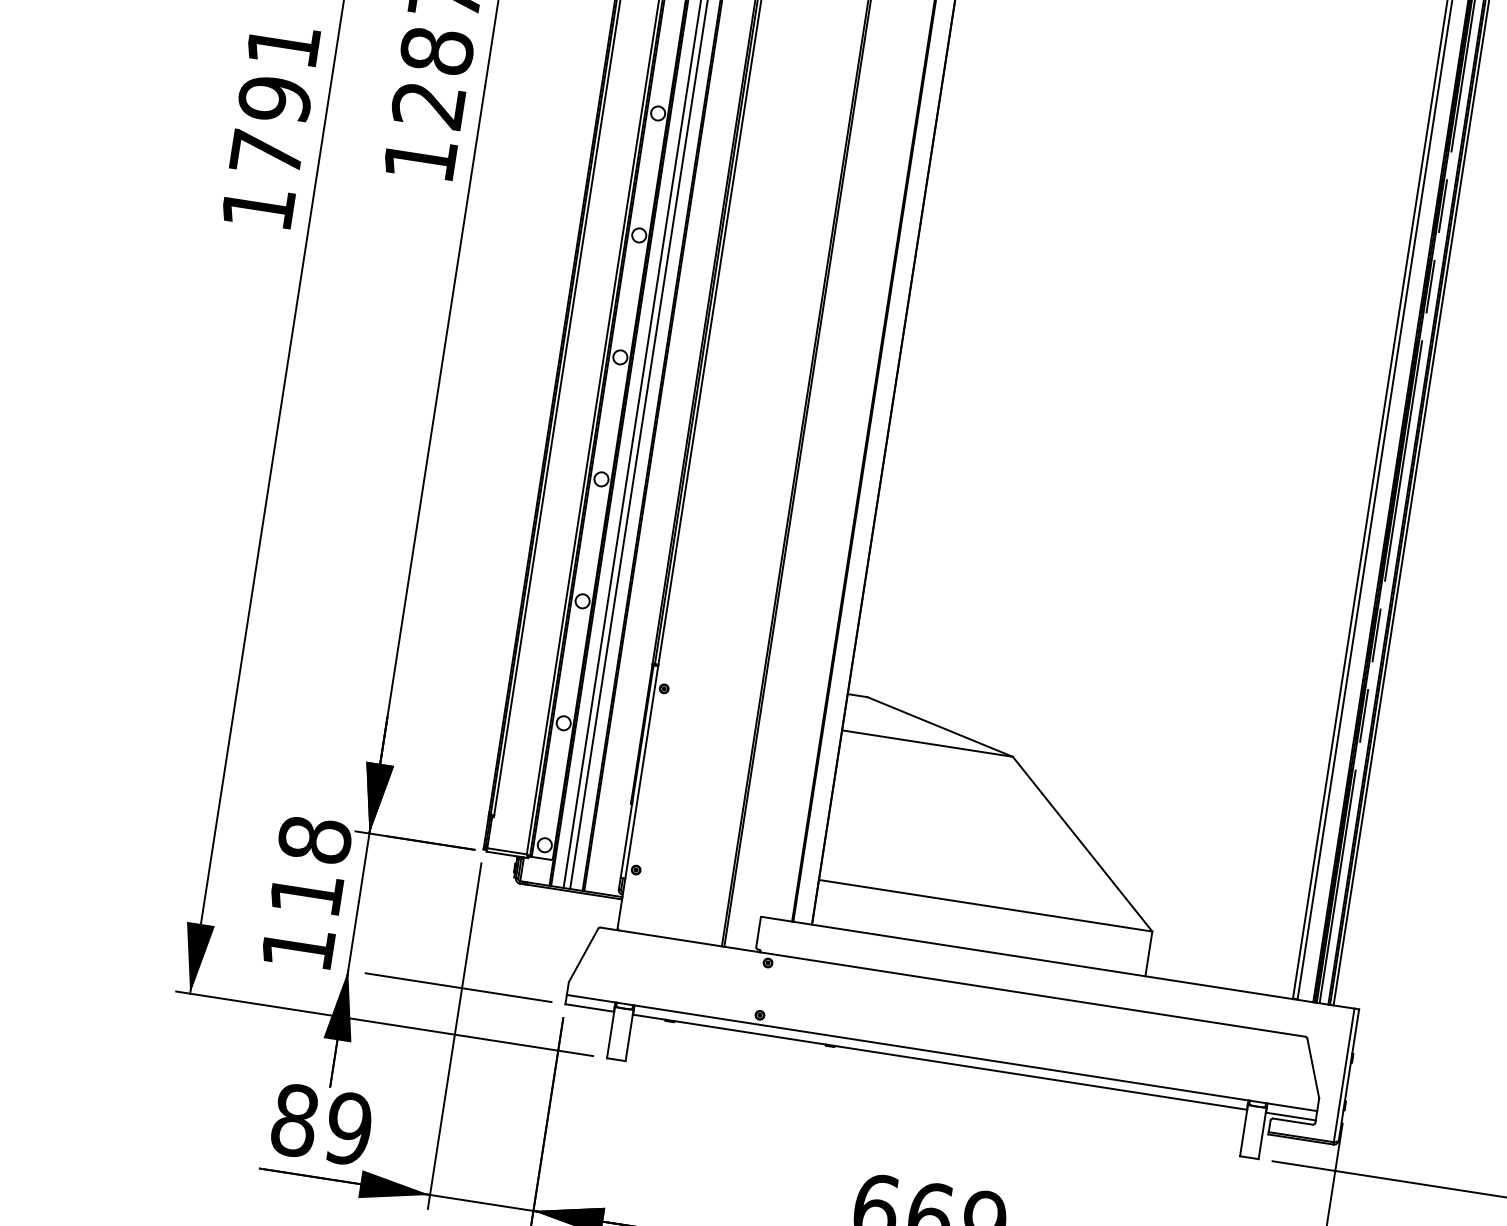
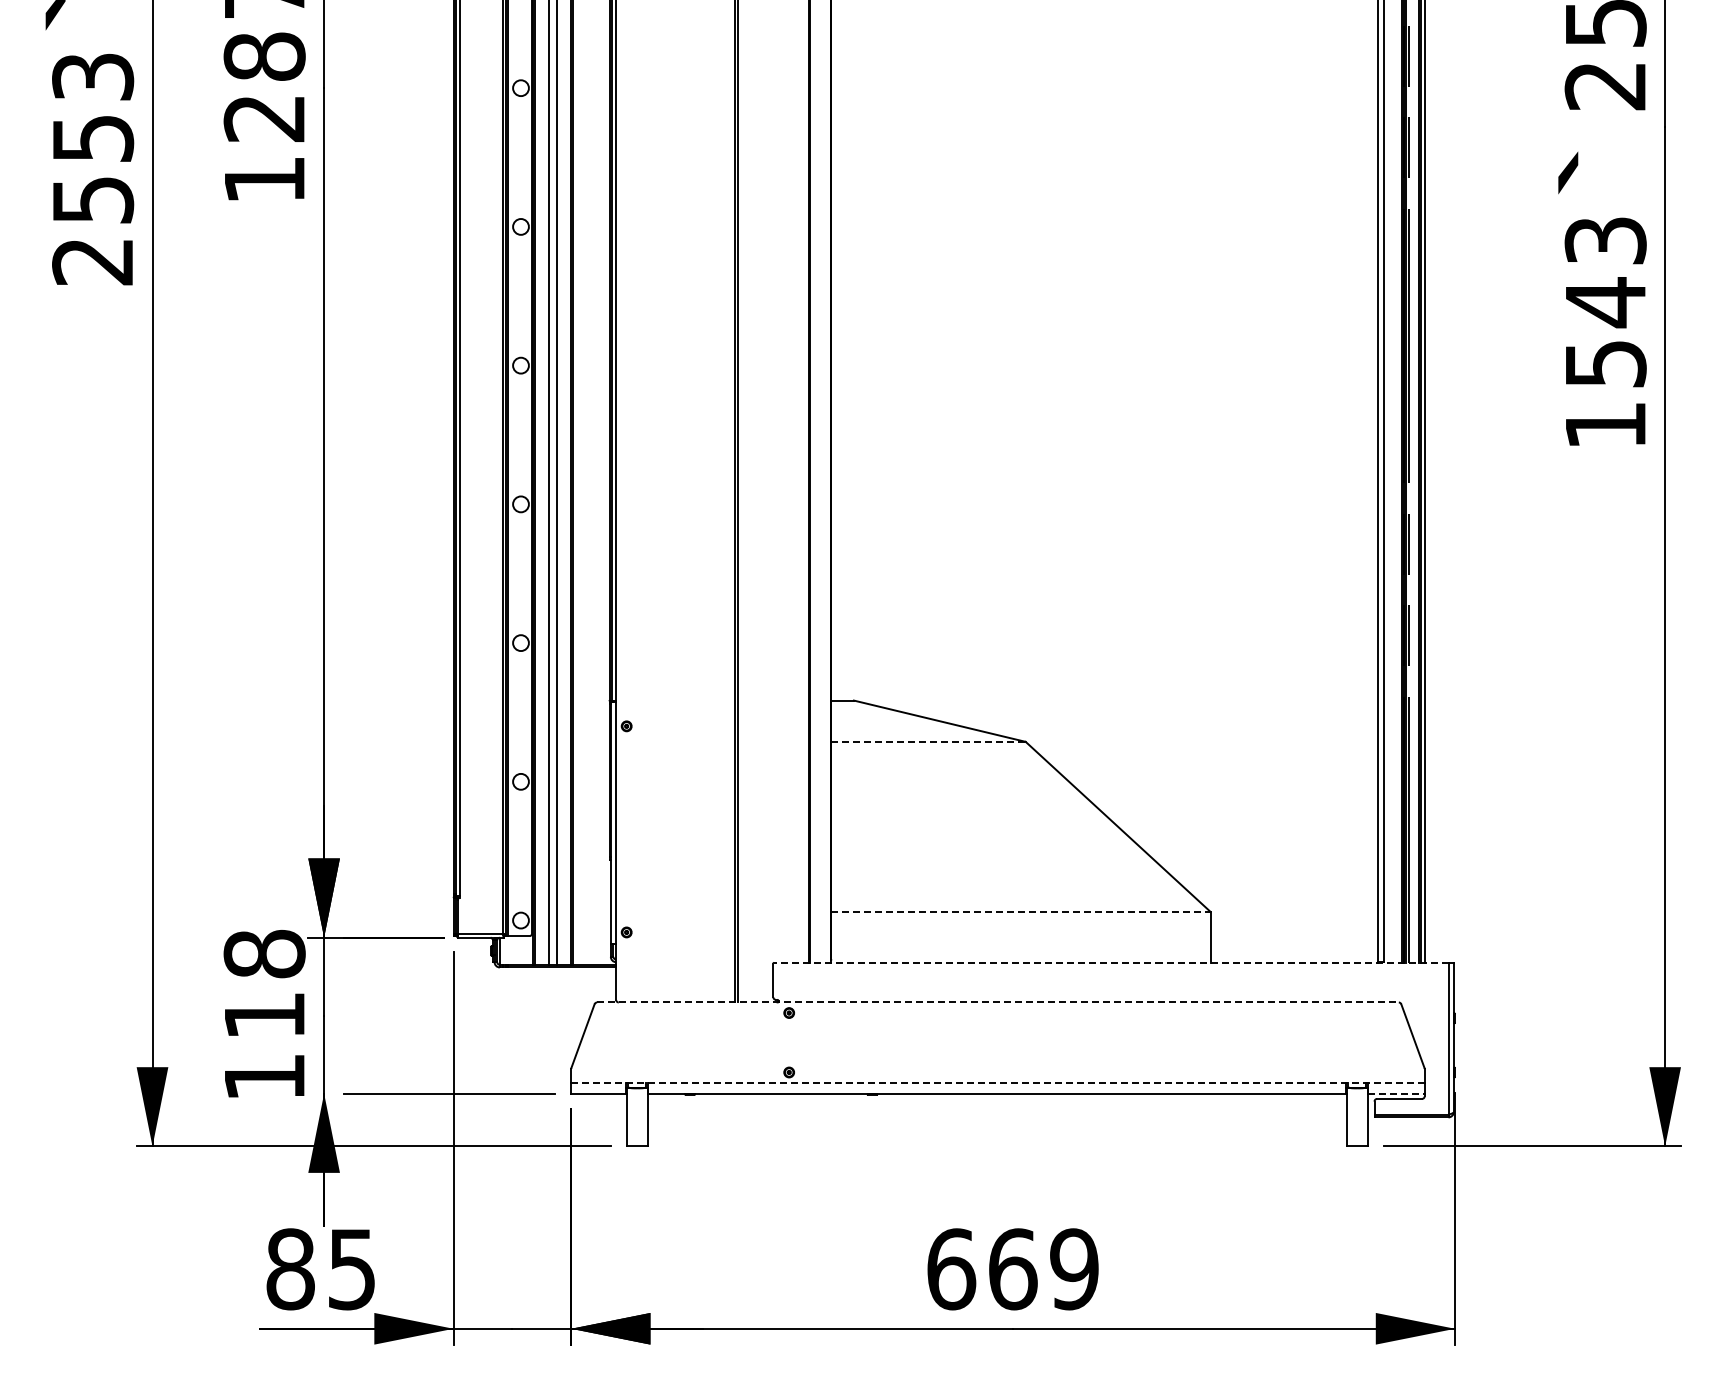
text: (271, 126) -> (93, 169), 1791 -> 2553
line: (928, 743) -> (929, 741), solid -> dashed
line: (986, 905) -> (1021, 911), solid -> dashed
line: (1057, 962) -> (1110, 962), solid -> dashed
line: (952, 982) -> (997, 1002), solid -> dashed
line: (941, 1053) -> (997, 1083), solid -> dashed
line: (1291, 1116) -> (1396, 1093), solid -> dashed
text: (348, 1128) -> (351, 1269), 89 -> 85

